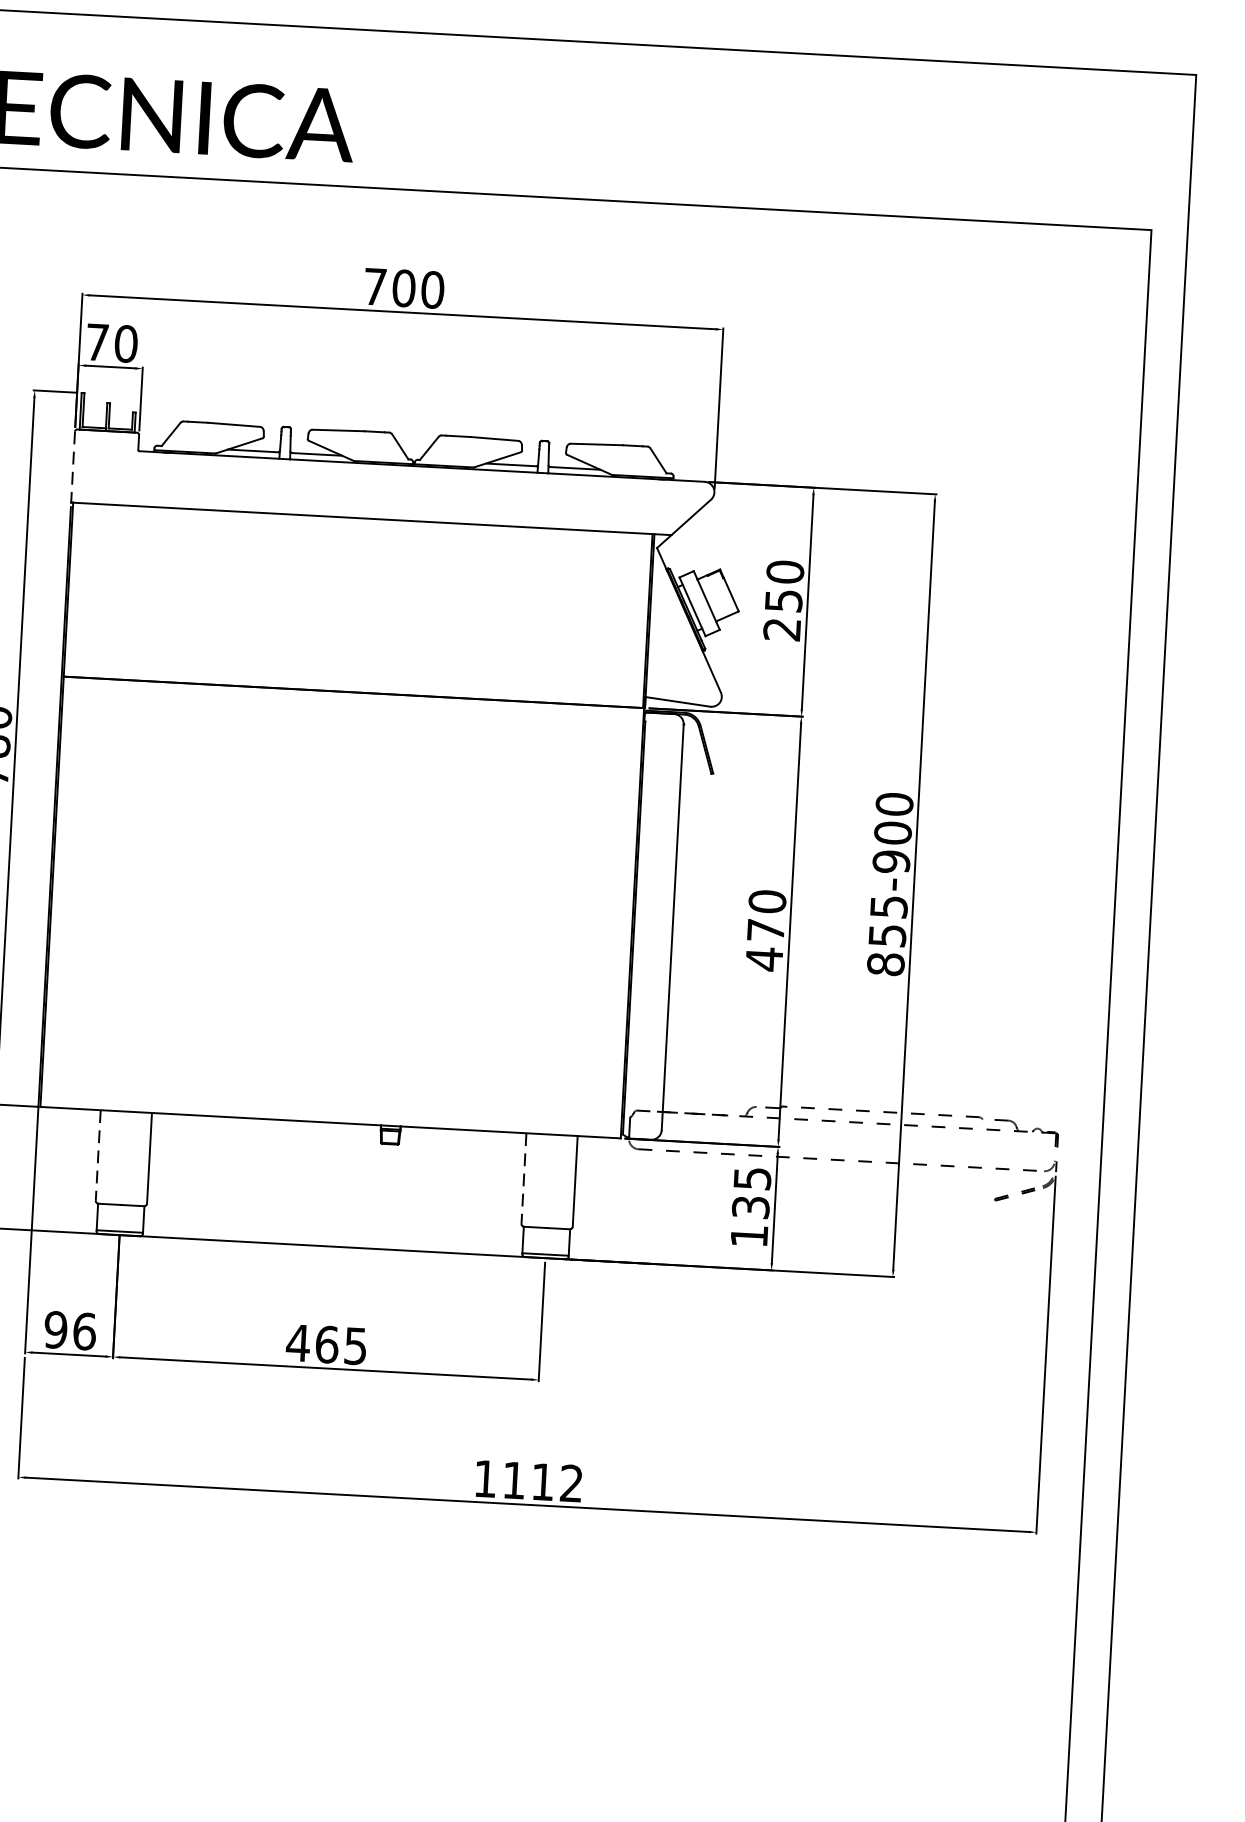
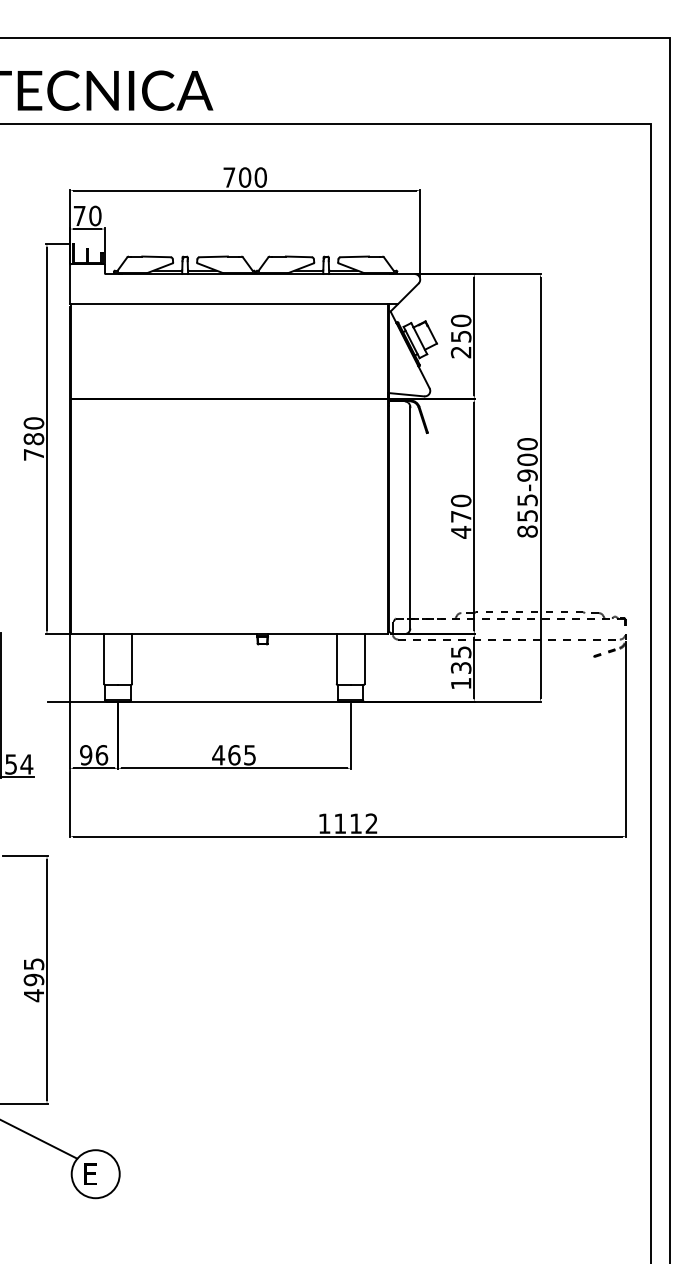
line: (73, 468) -> (70, 285), dashed -> solid
line: (99, 1154) -> (104, 658), dashed -> solid
line: (523, 1177) -> (336, 658), dashed -> solid

